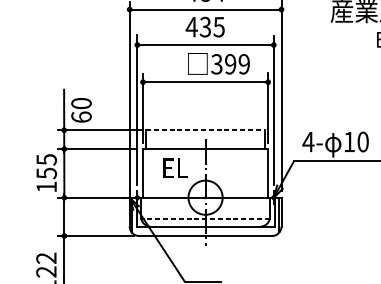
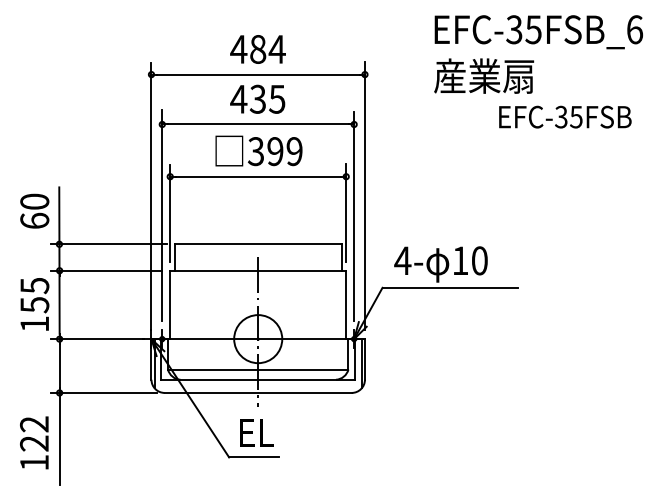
text: (218, 63) -> (258, 150), moved
text: (81, 109) -> (34, 210), moved
line: (205, 130) -> (258, 244), dashed -> solid
text: (175, 168) -> (256, 432), moved
line: (205, 219) -> (257, 369), dashed -> solid

